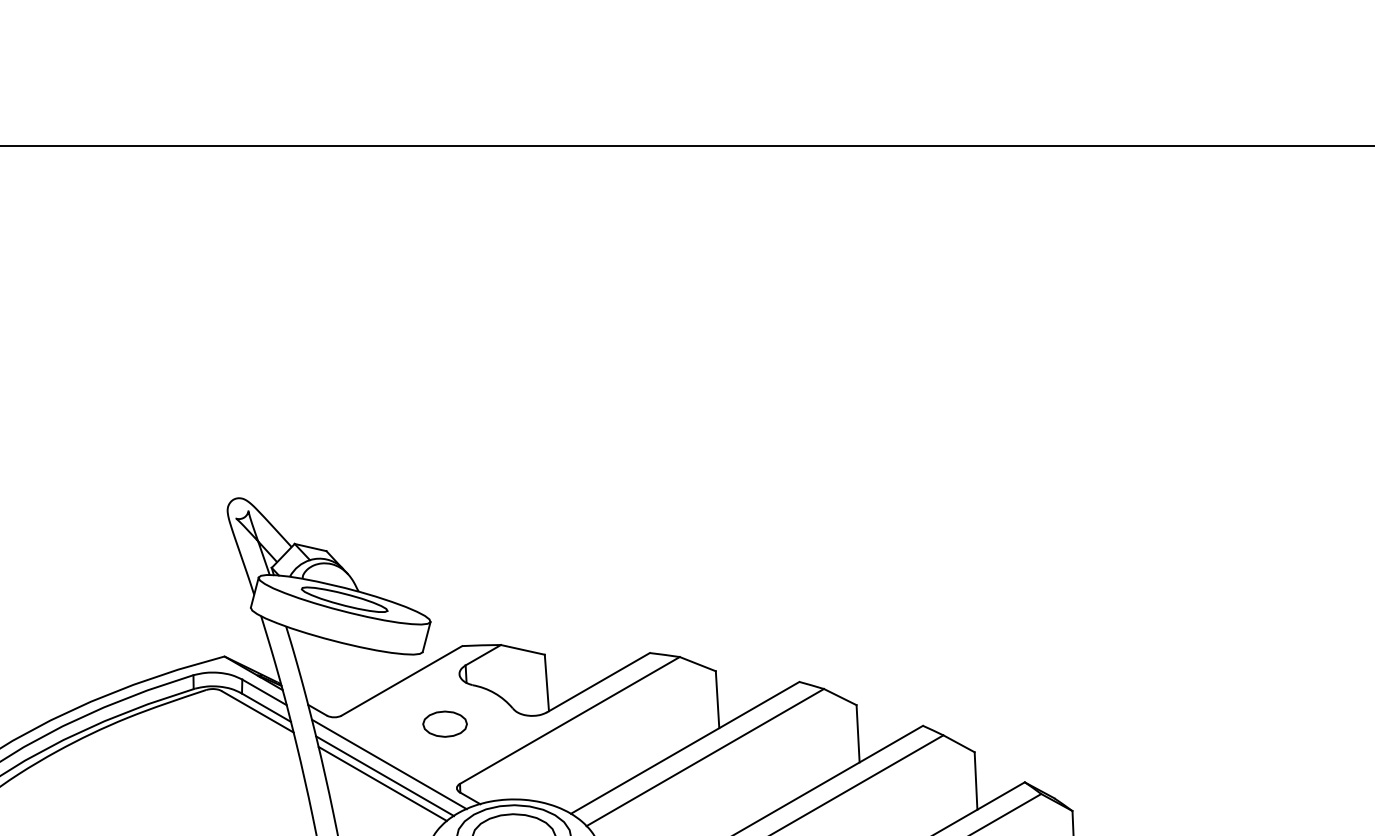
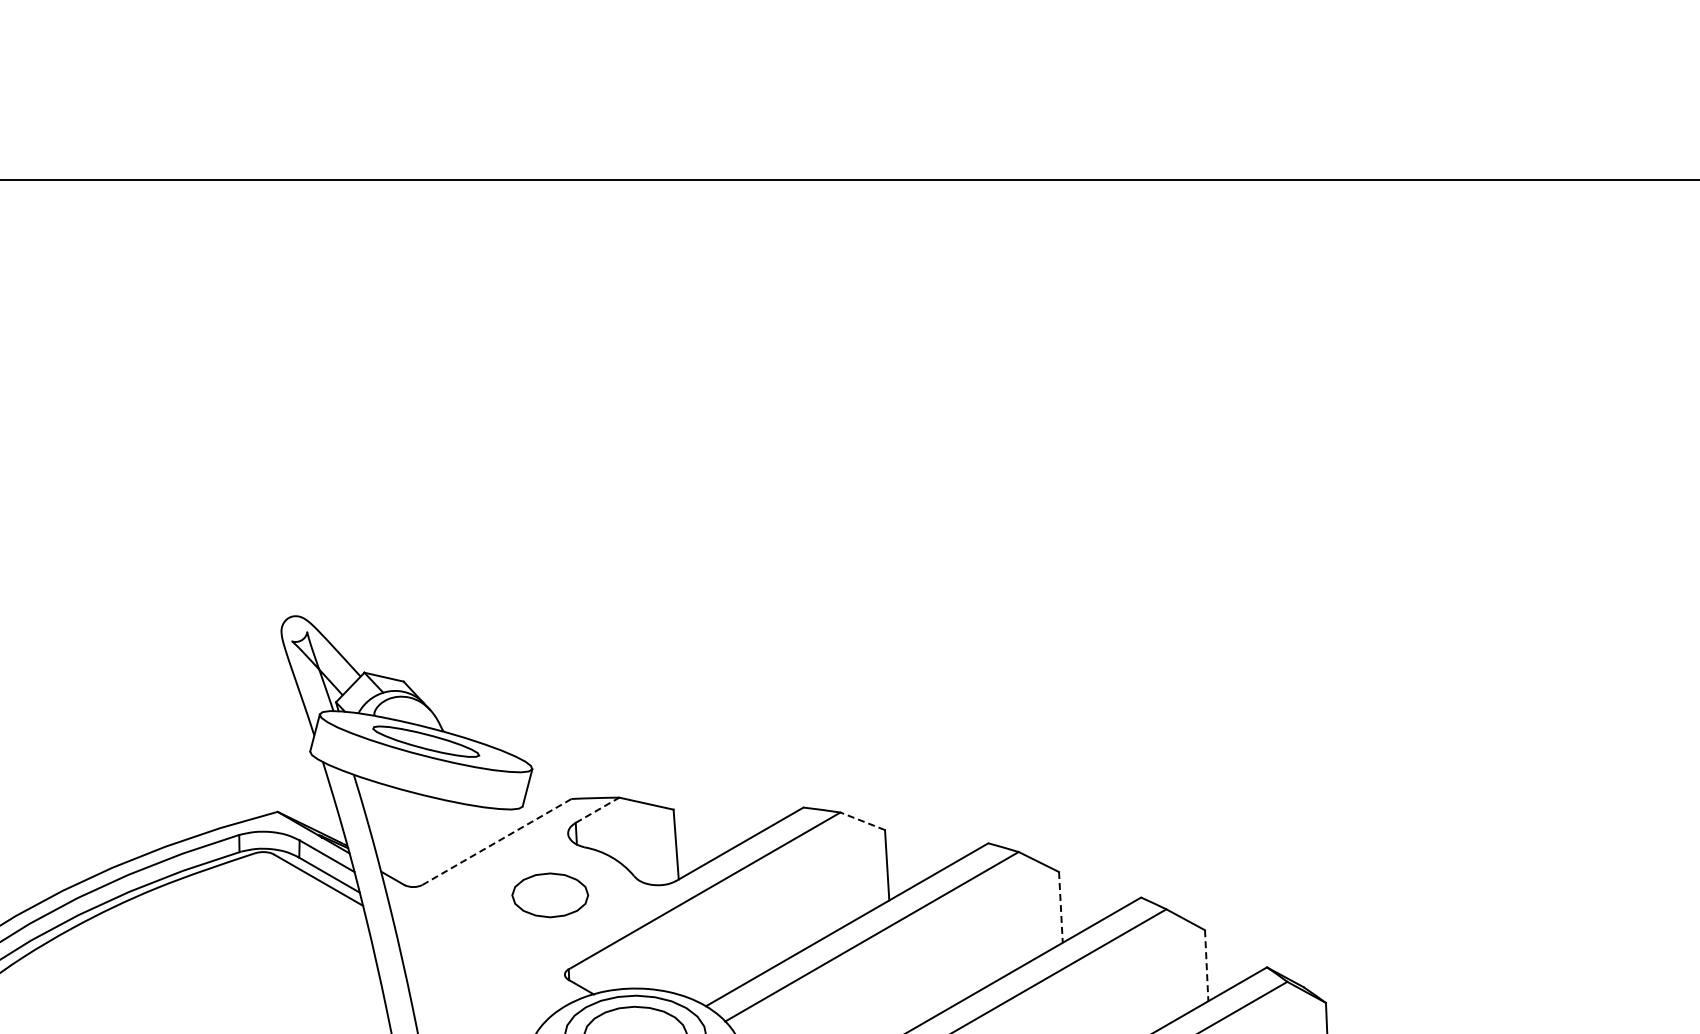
line: (484, 655) -> (598, 810), solid -> dashed
line: (697, 664) -> (862, 821), solid -> dashed
line: (401, 681) -> (496, 842), solid -> dashed
part: (445, 724) -> (550, 895), size x1.4
line: (857, 733) -> (1060, 907), solid -> dashed
line: (389, 764) -> (481, 945), removed
line: (384, 775) -> (475, 959), removed
line: (975, 780) -> (1206, 965), solid -> dashed
line: (382, 784) -> (473, 969), removed

